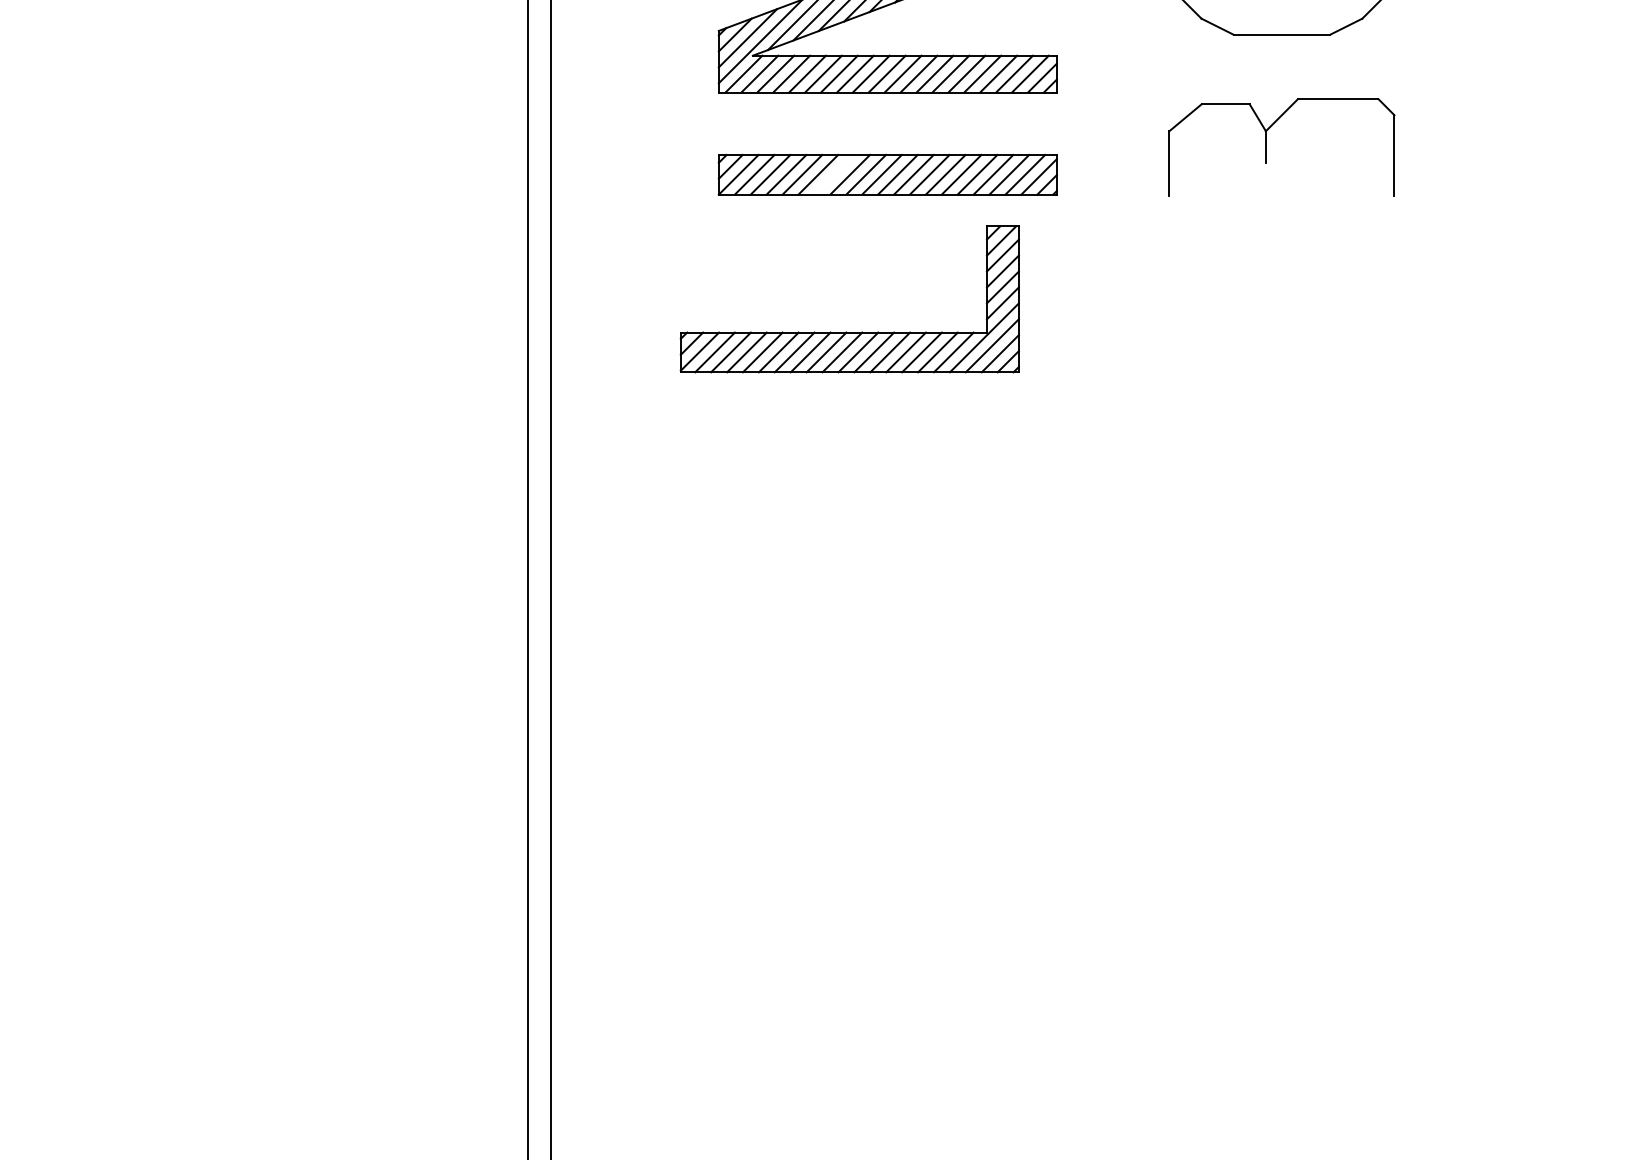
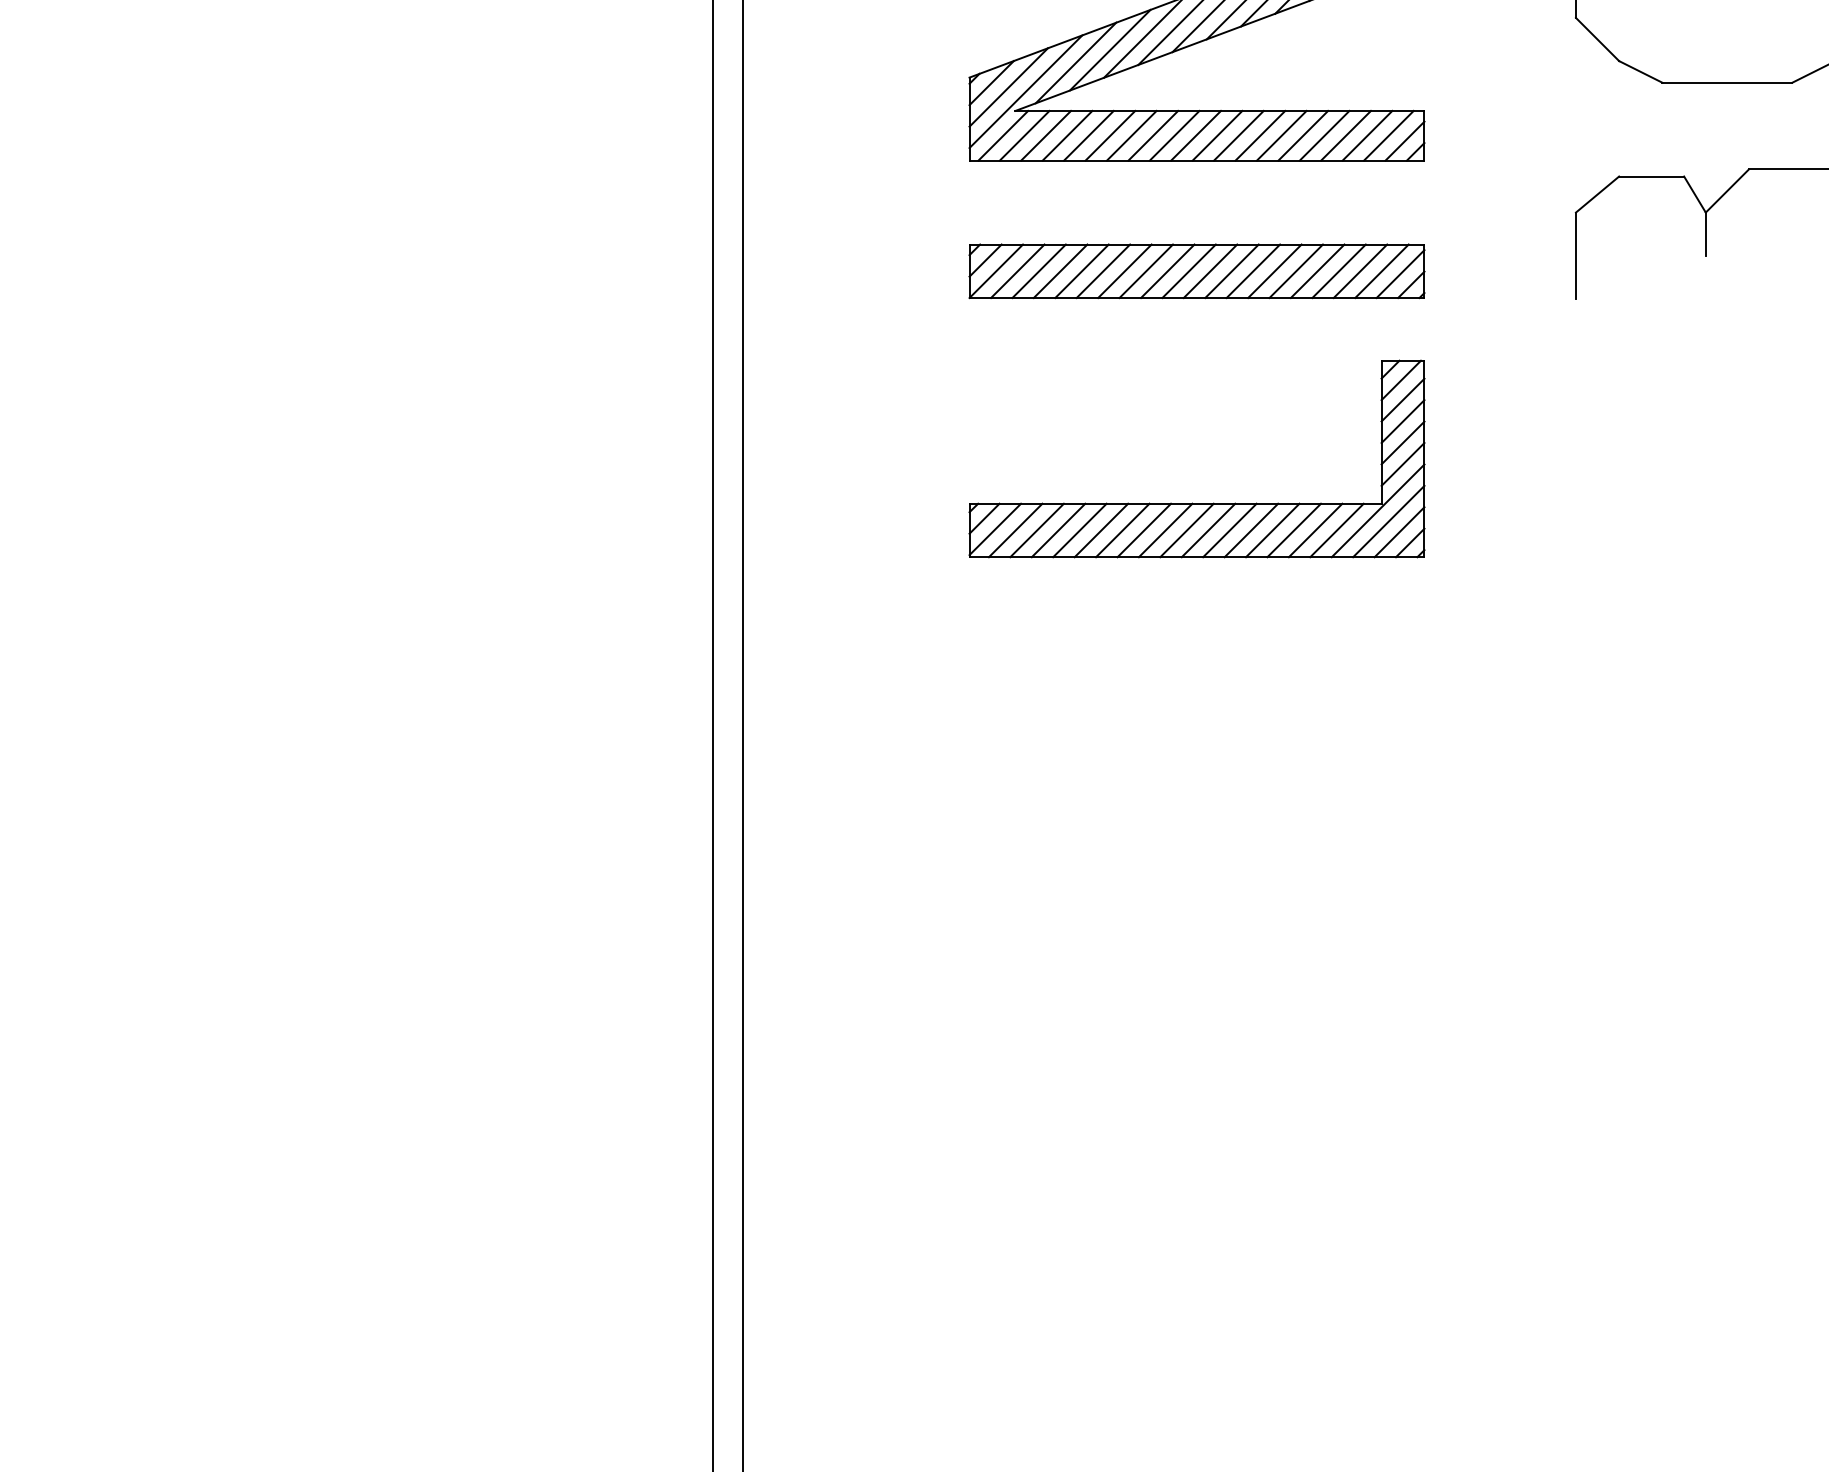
line: (834, 174) -> (1125, 270), added
part: (846, 331) -> (1192, 502), moved

